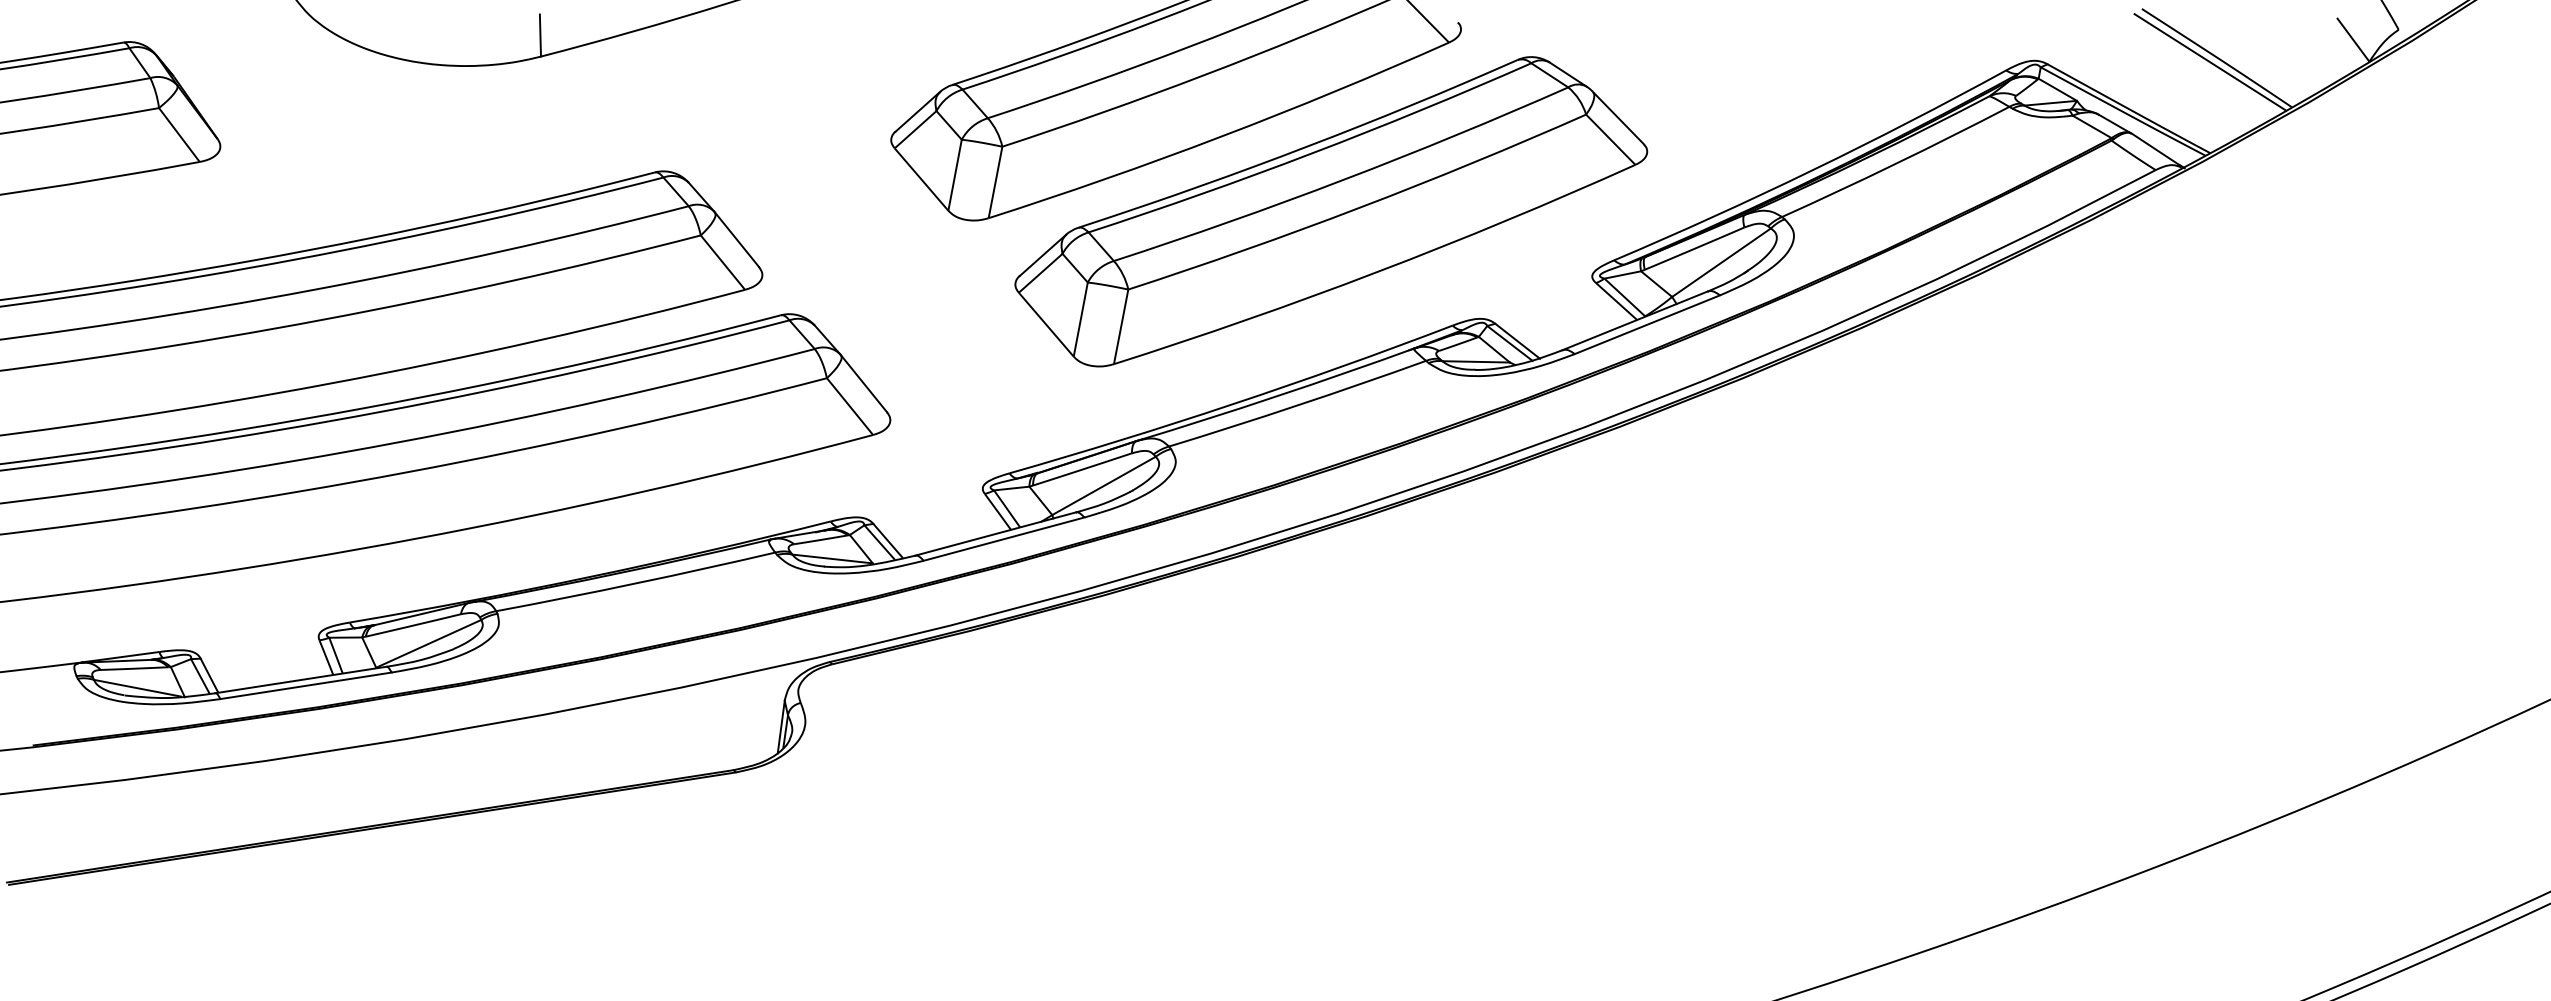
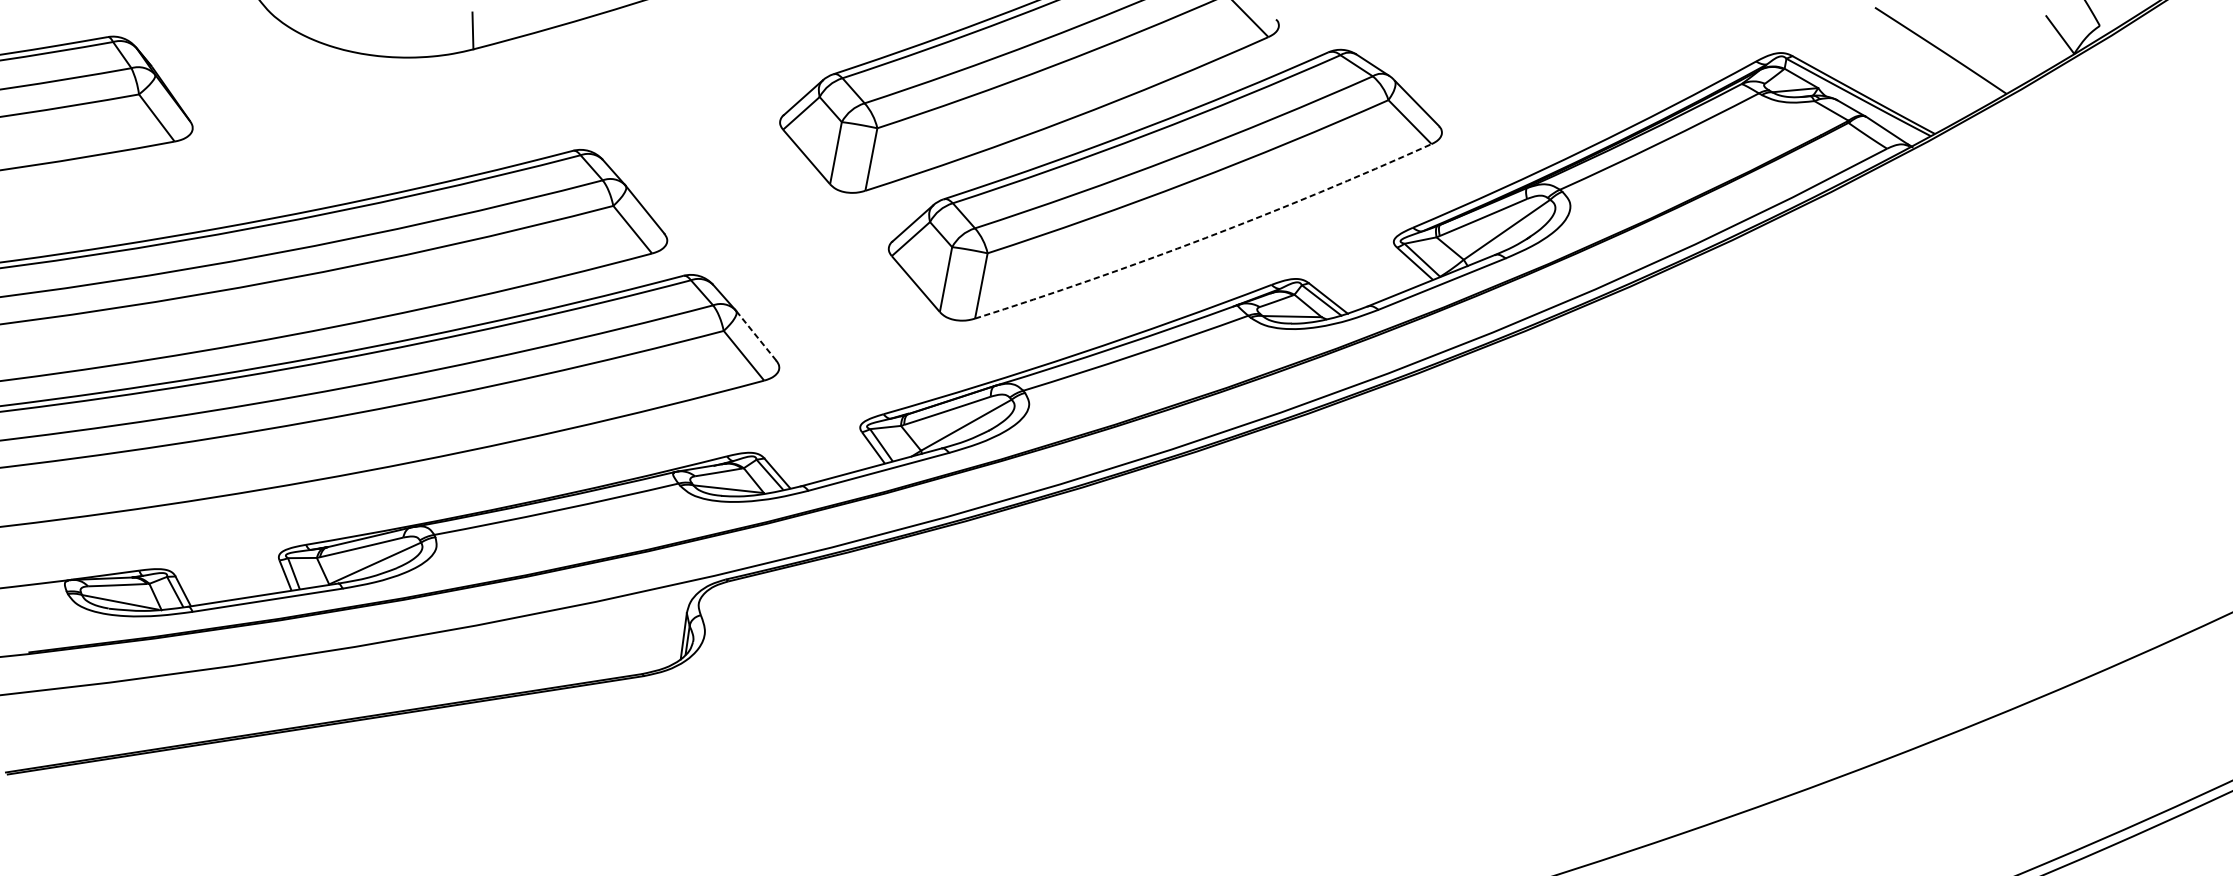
line: (2210, 62) -> (1935, 54), removed
arc: (1377, 272) -> (1205, 238), solid -> dashed
line: (864, 383) -> (756, 335), solid -> dashed

